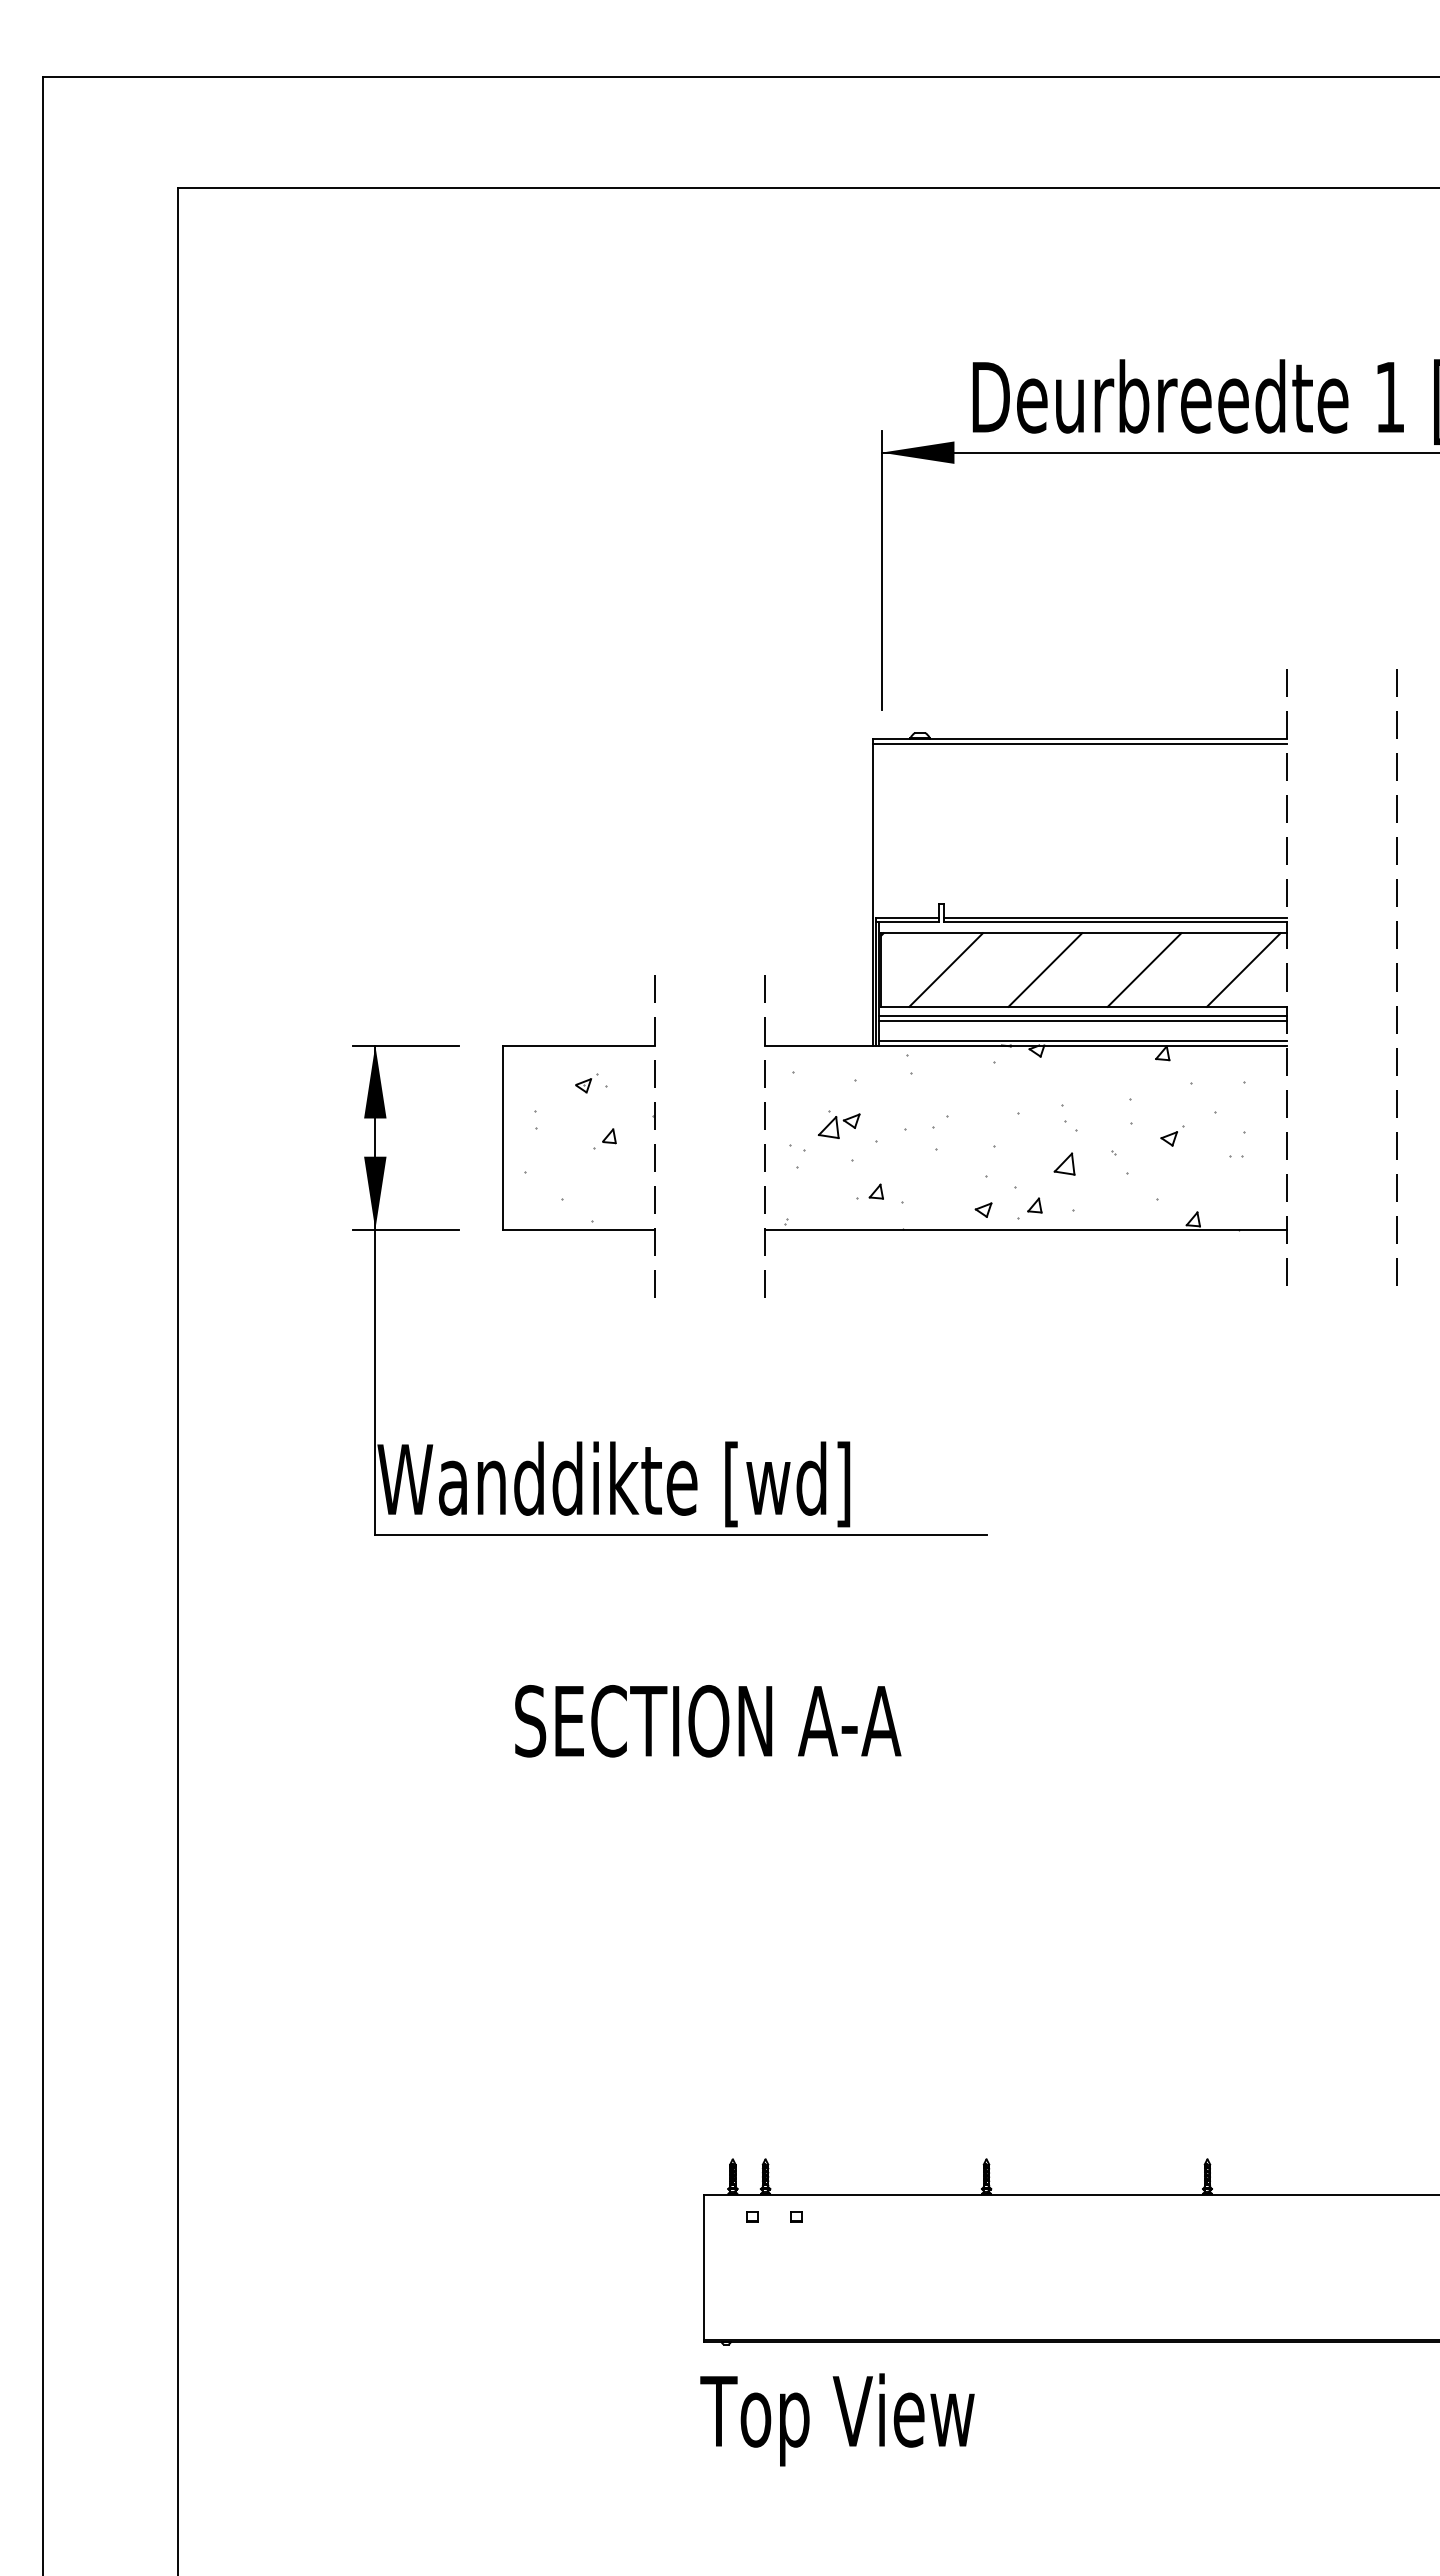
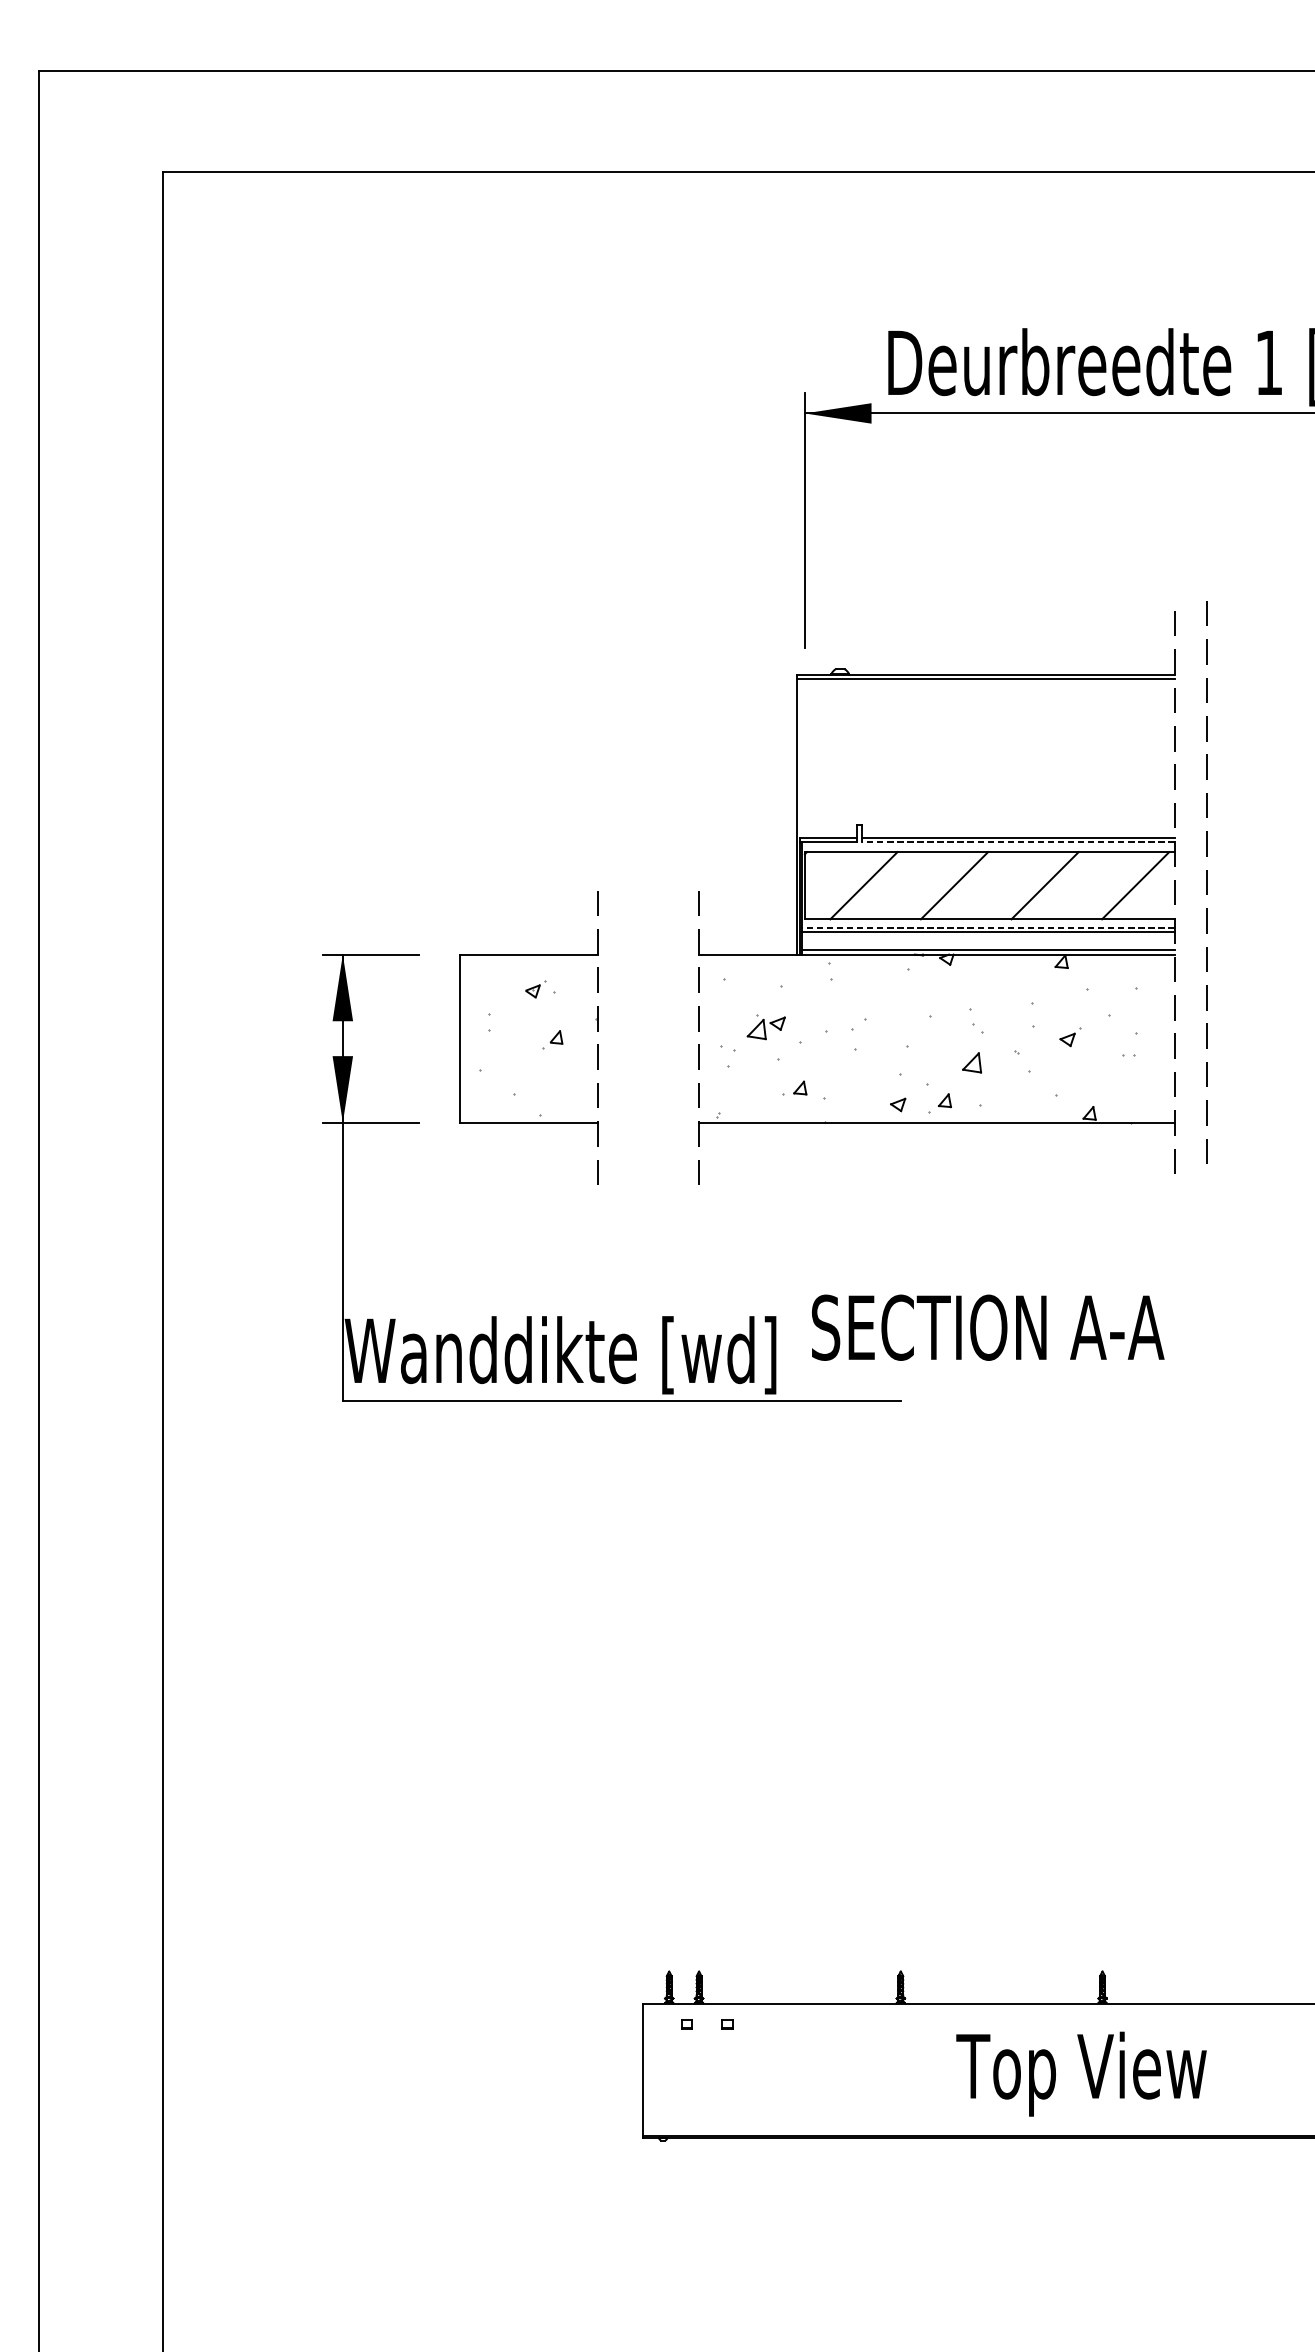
line: (1114, 922) -> (1017, 842), solid -> dashed
line: (1396, 977) -> (1206, 882), moved
line: (1082, 1016) -> (988, 928), solid -> dashed
text: (708, 1721) -> (988, 1327), moved
text: (837, 2419) -> (1081, 2073), moved

